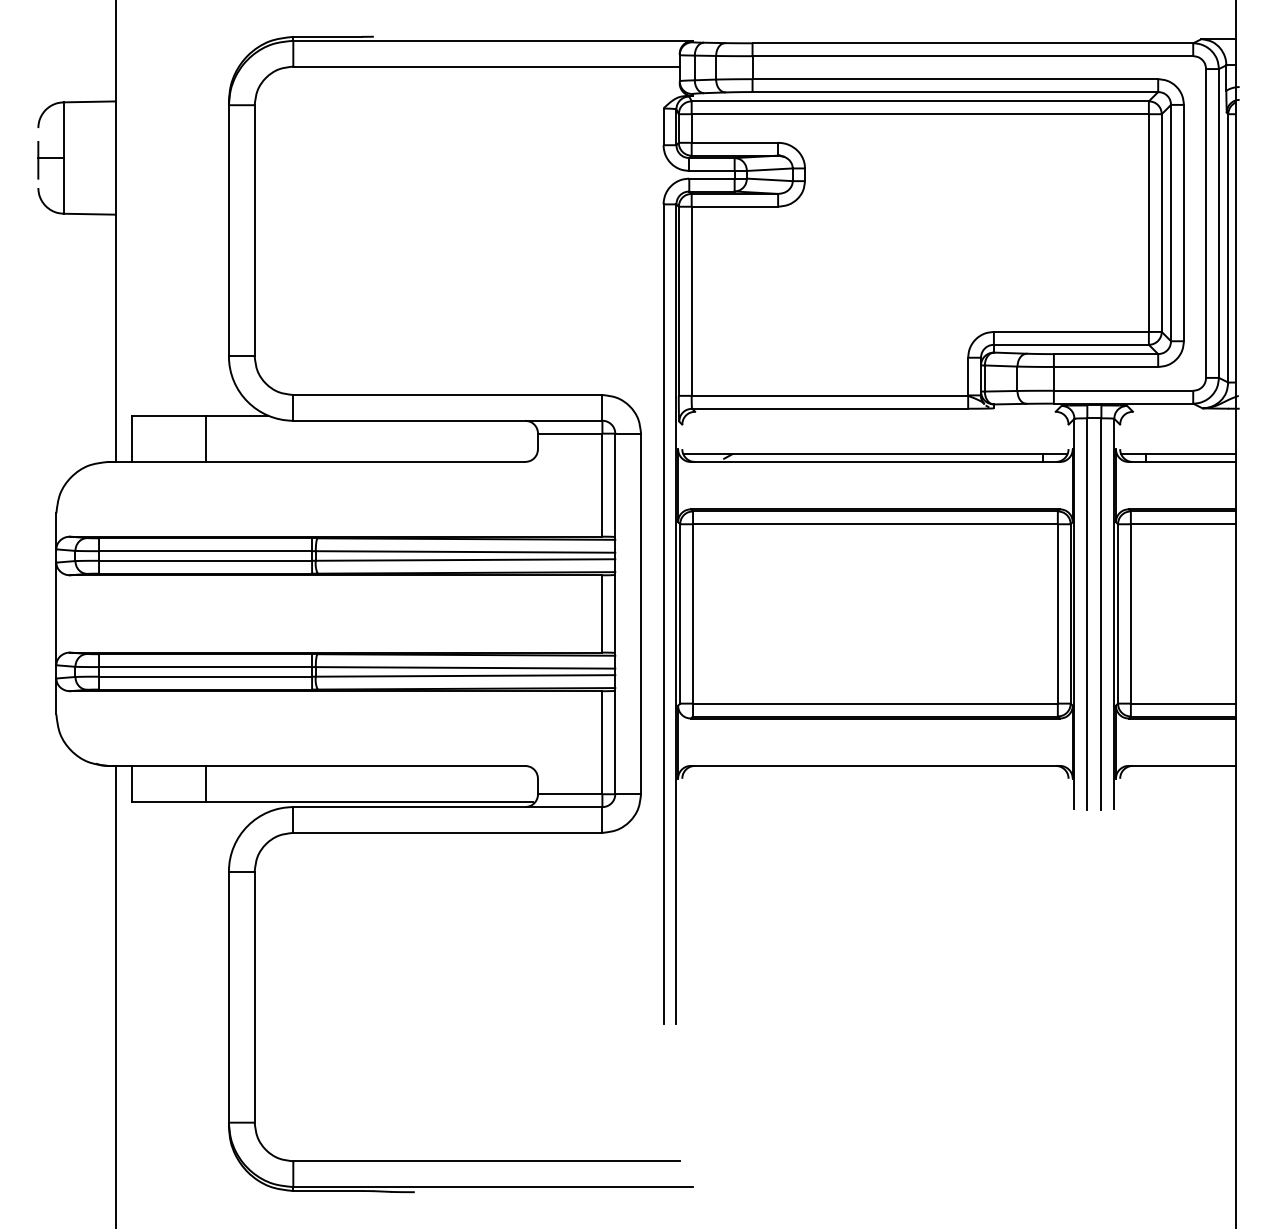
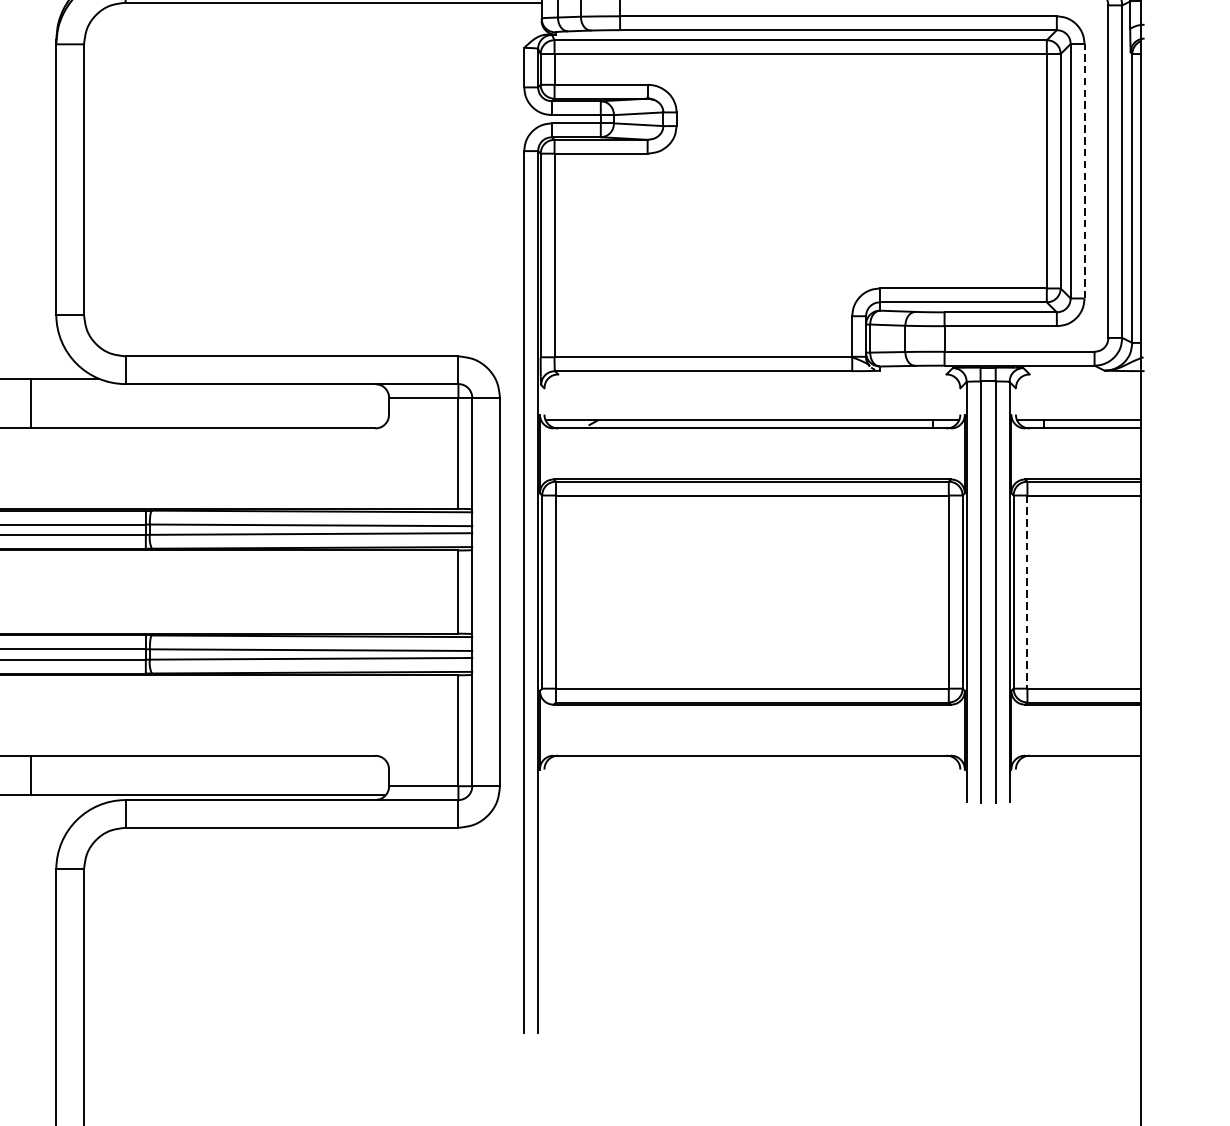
line: (1183, 222) -> (1084, 170), solid -> dashed
line: (1130, 613) -> (1027, 591), solid -> dashed

